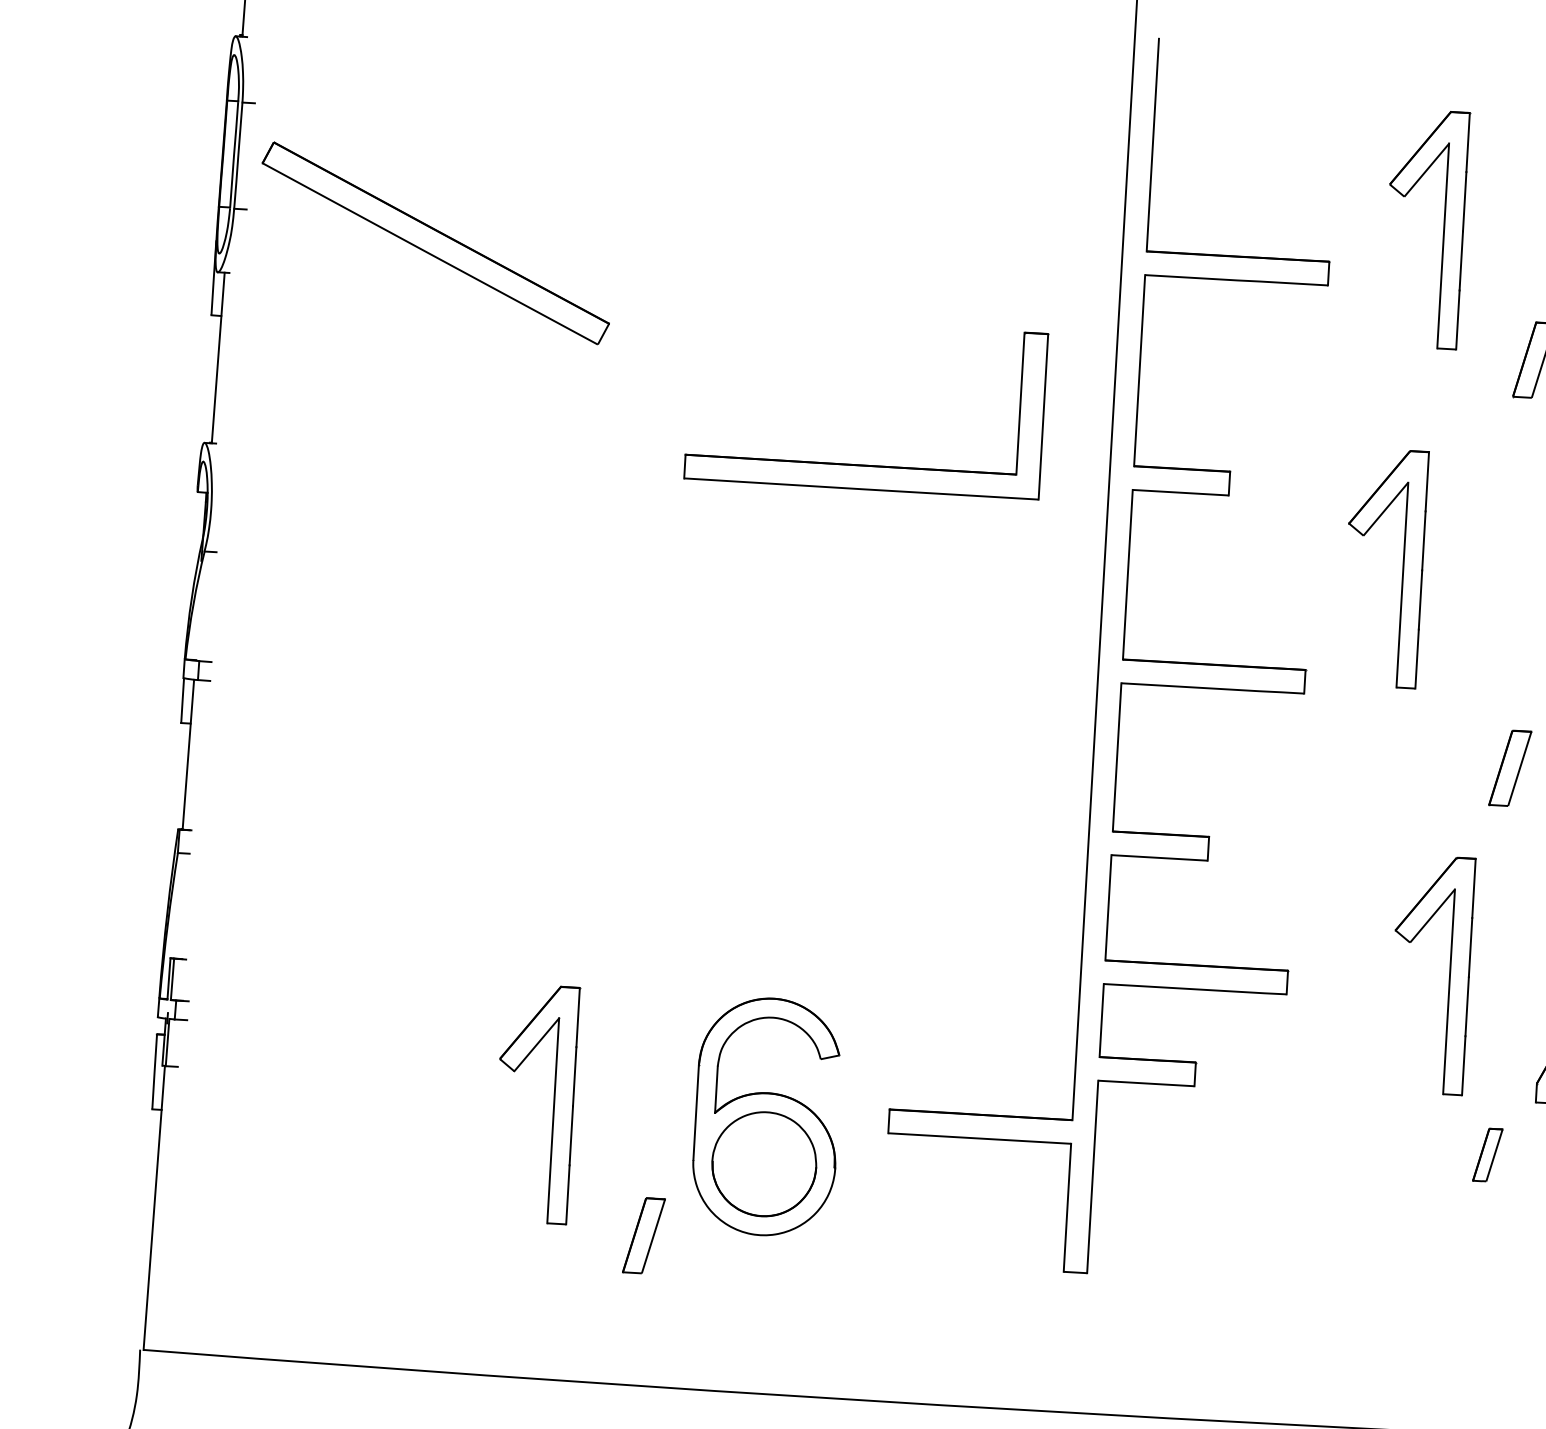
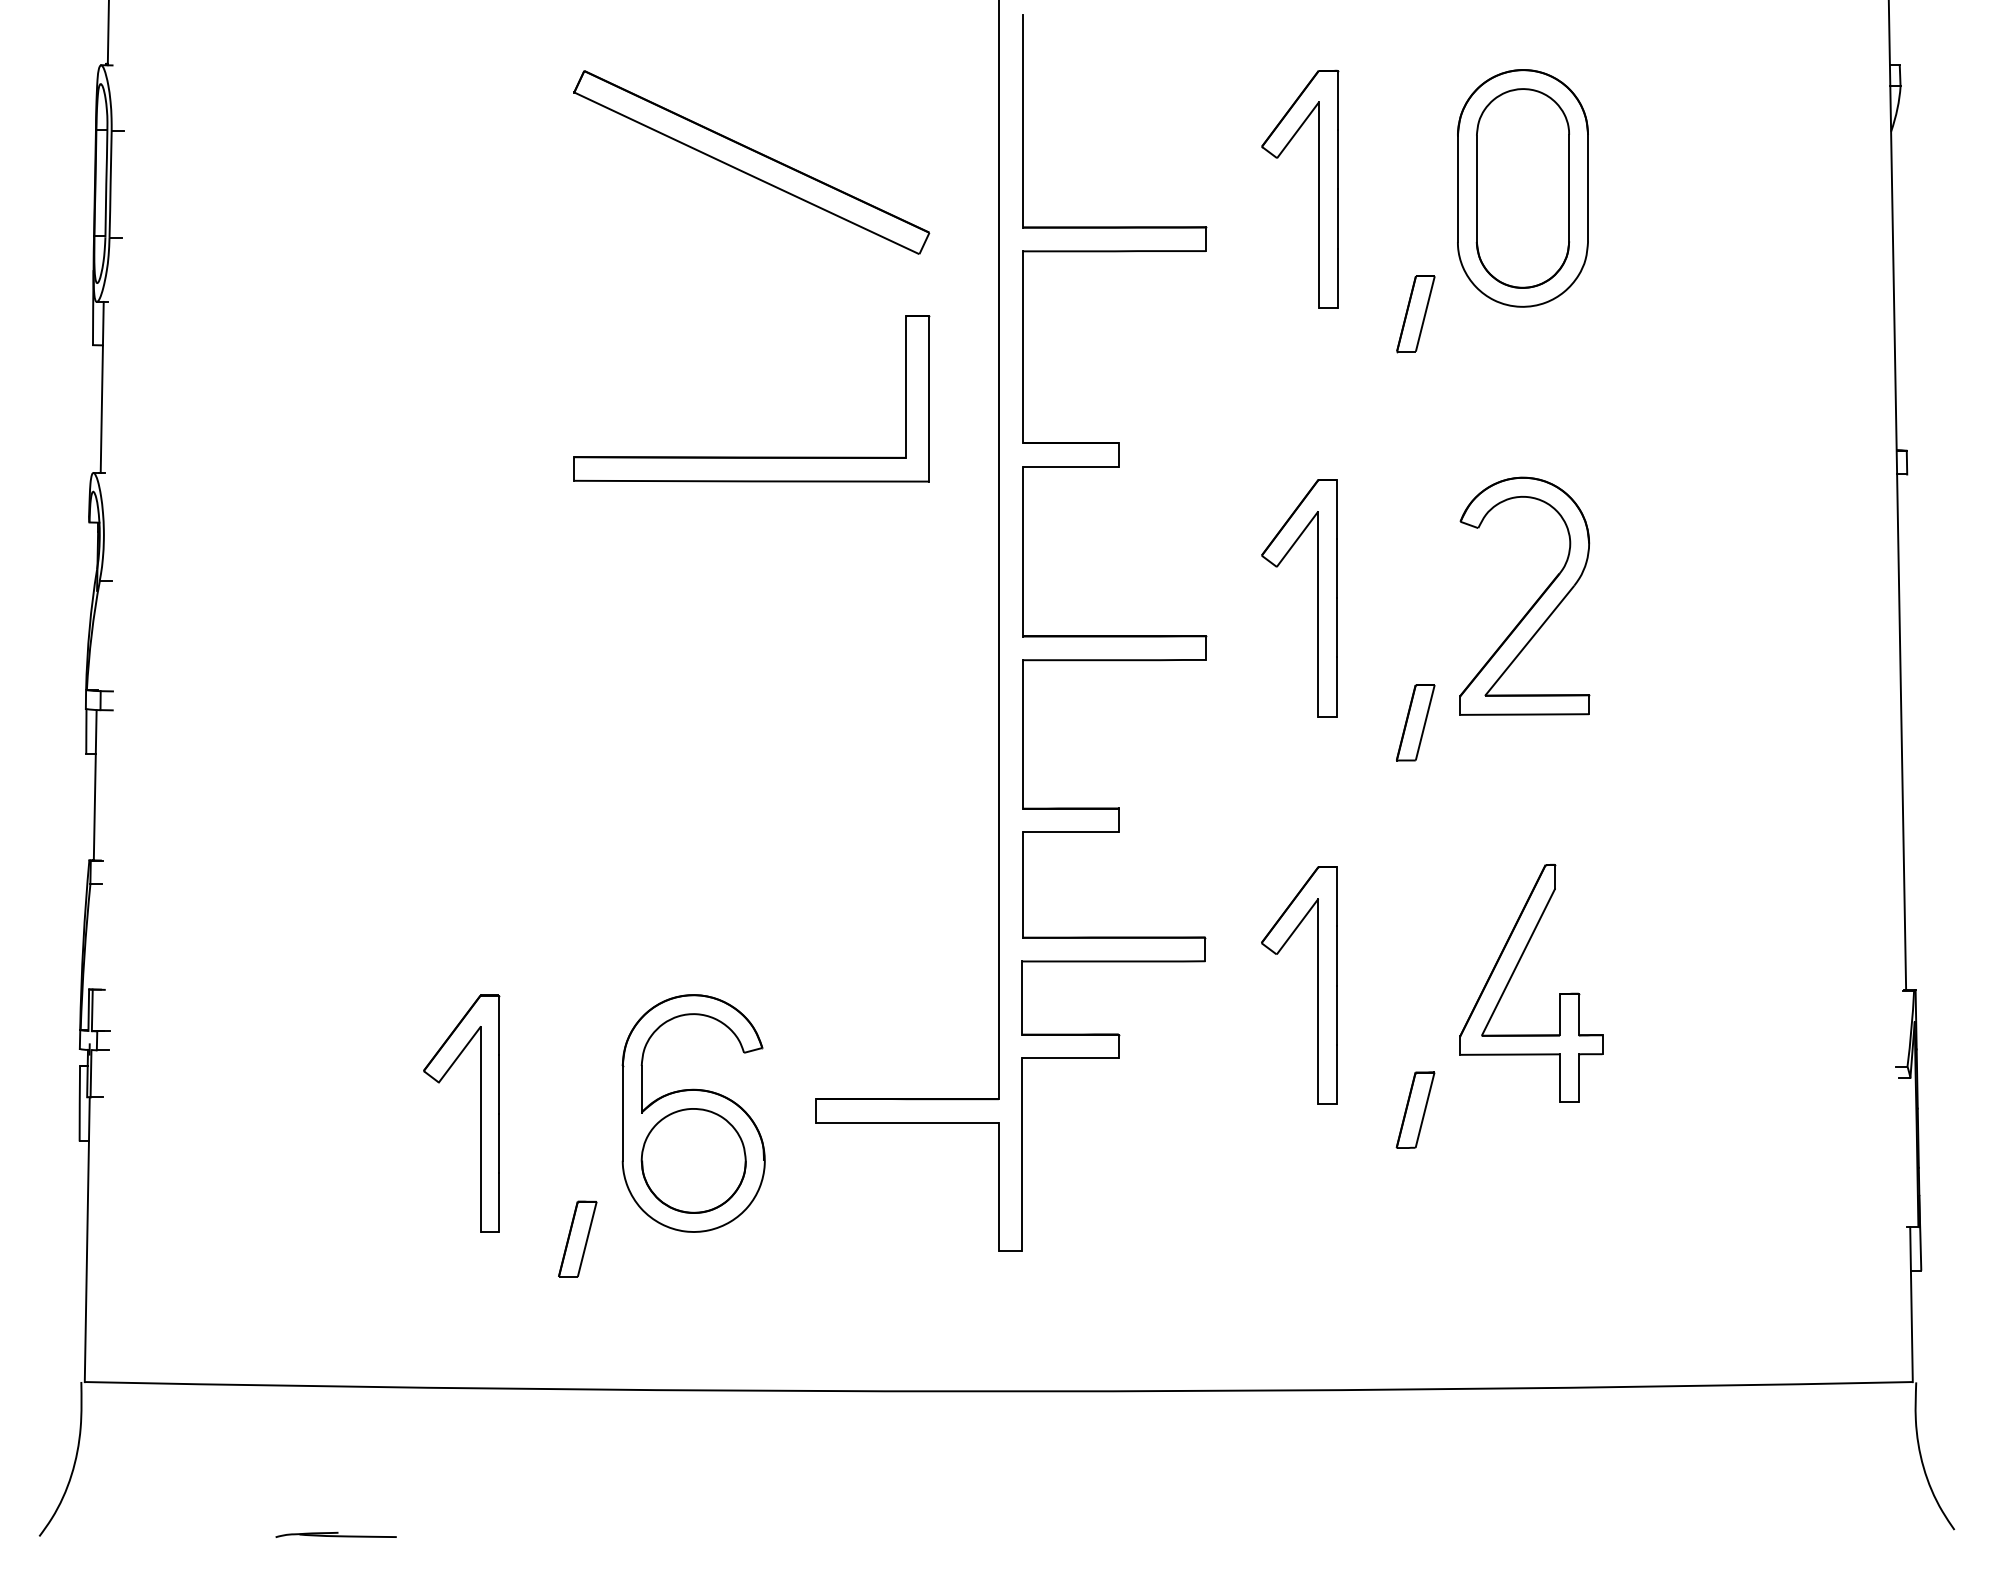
part: (435, 243) -> (751, 162), moved
part: (1402, 569) -> (1317, 598), moved
part: (1449, 975) -> (1317, 985), moved
part: (1487, 1154) -> (1415, 1109), size x1.43

